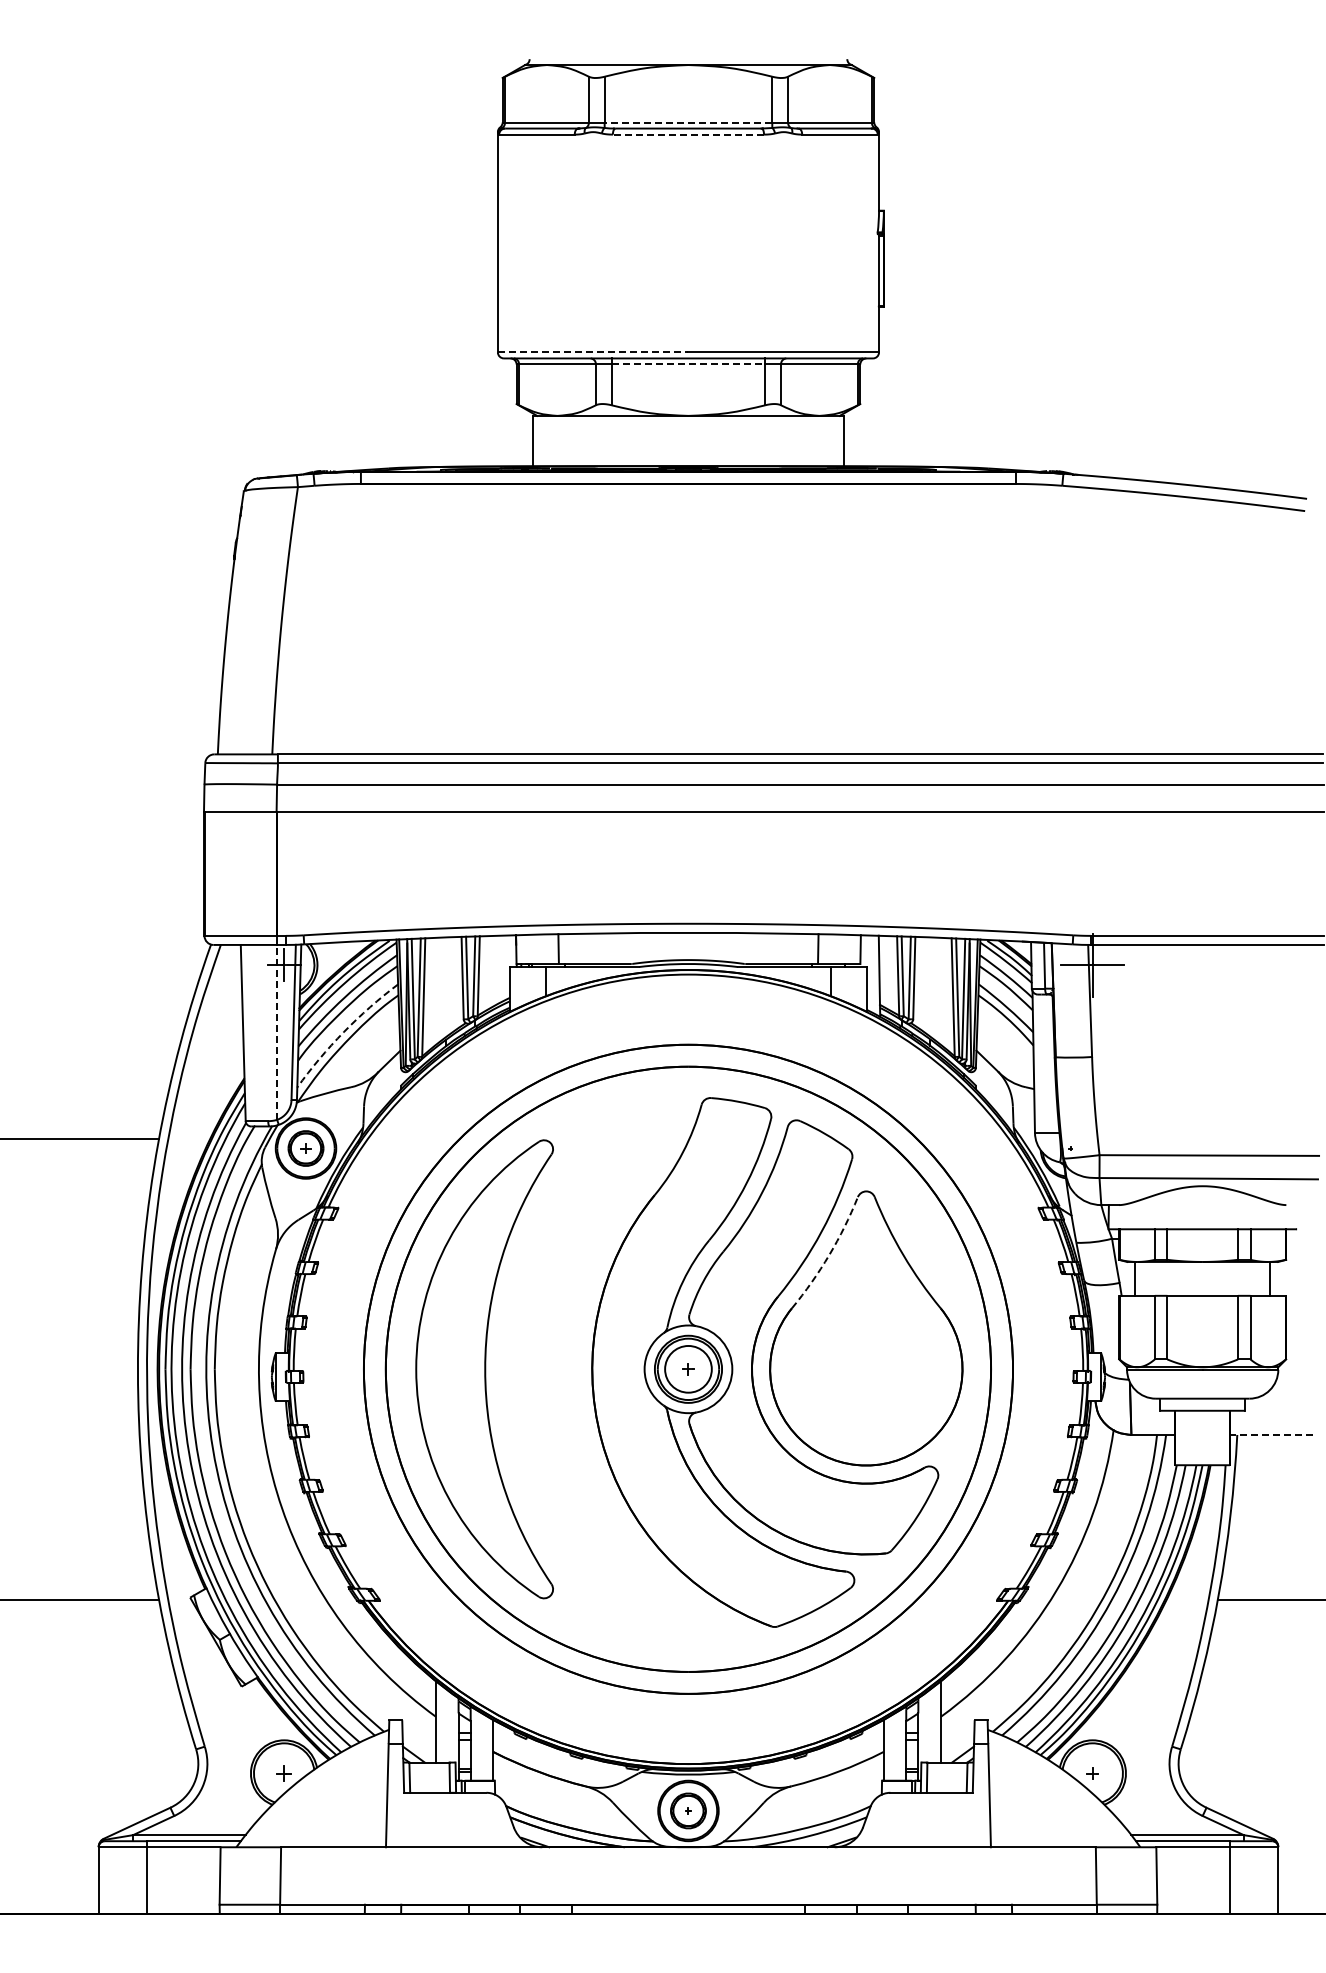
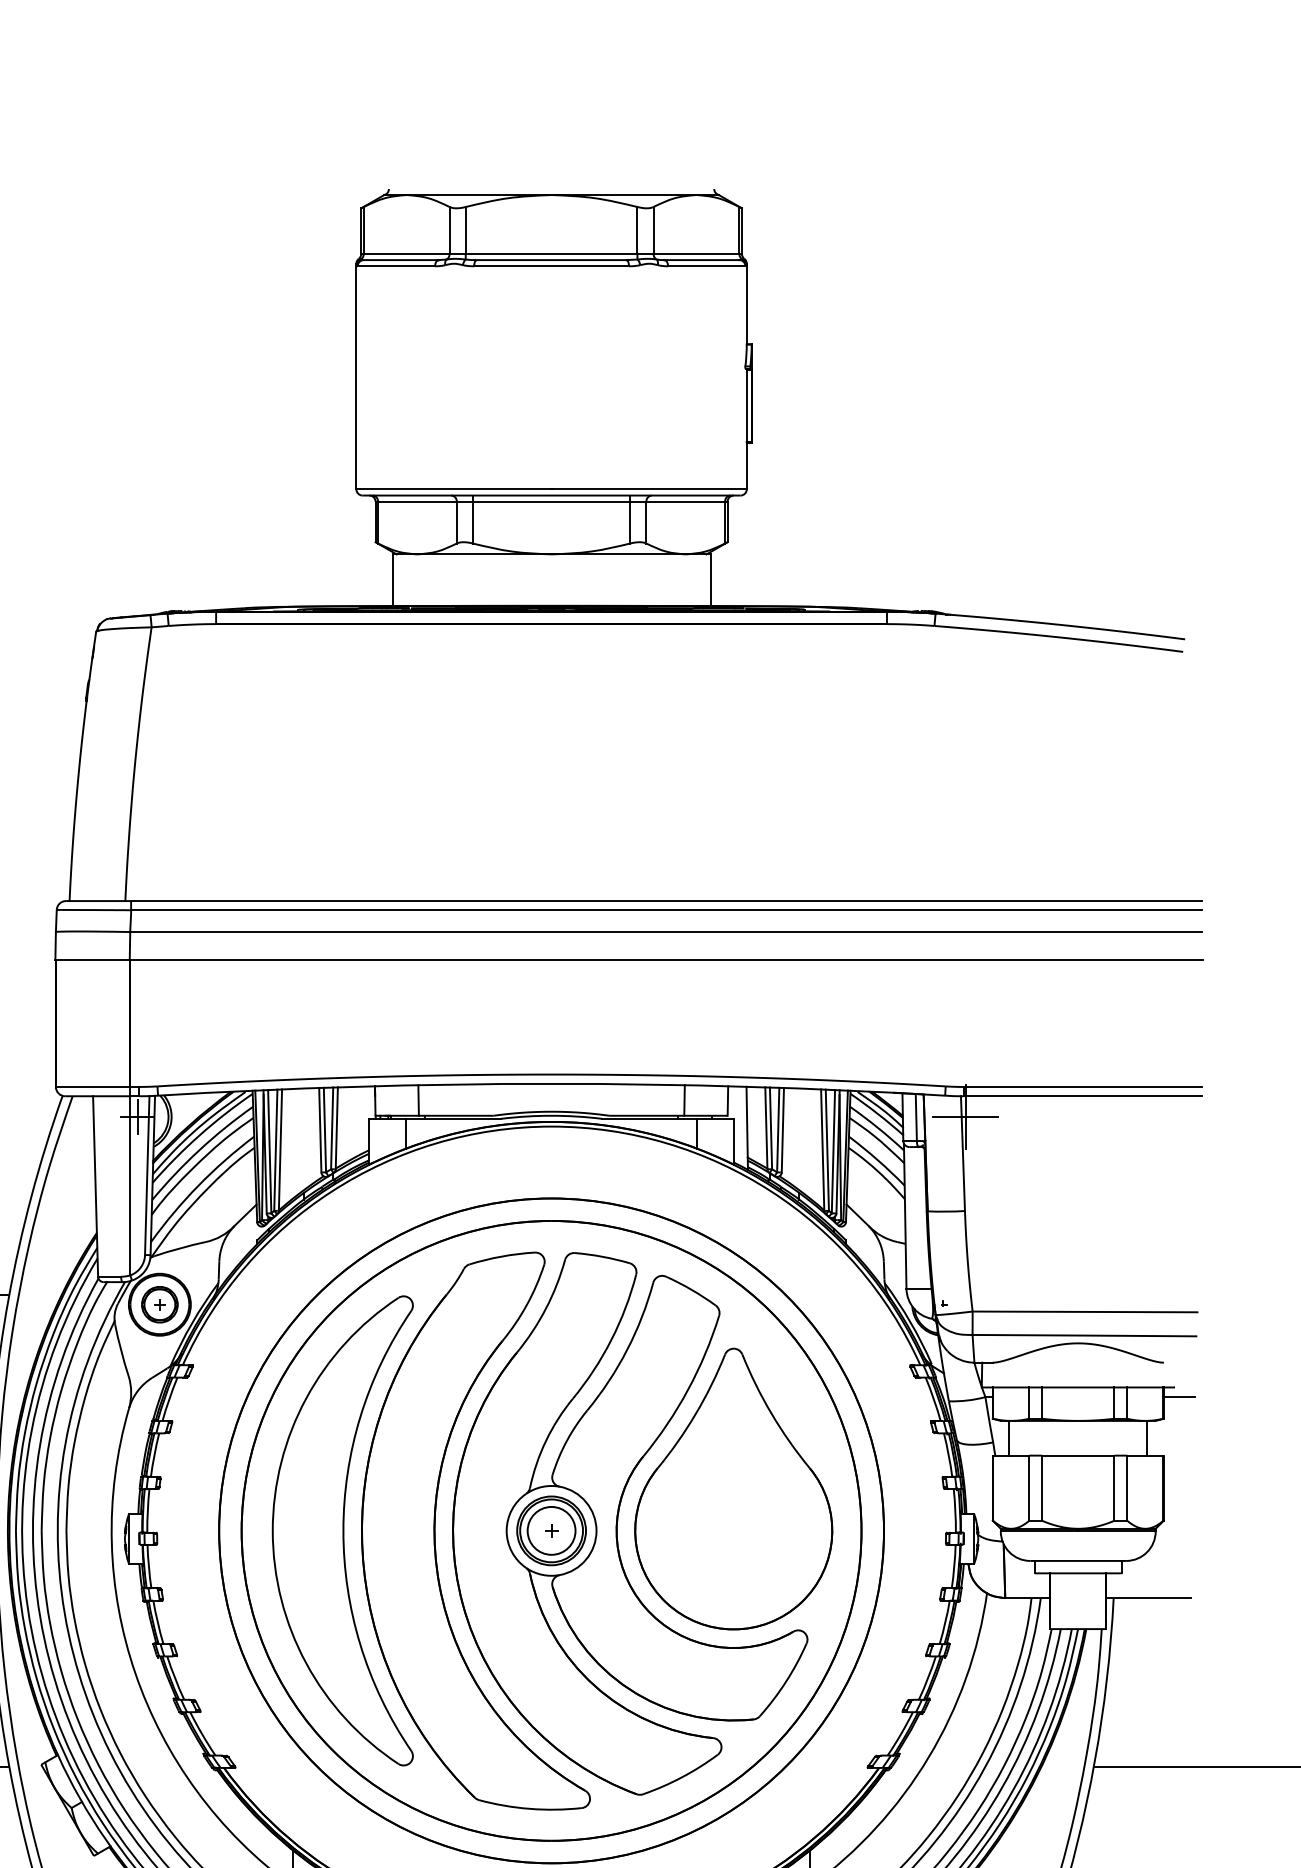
line: (688, 122) -> (551, 253), dashed -> solid
line: (688, 134) -> (551, 266), dashed -> solid
line: (593, 352) -> (454, 489), dashed -> solid
line: (688, 364) -> (551, 501), dashed -> solid
line: (277, 1031) -> (130, 1184), dashed -> solid
arc: (343, 1032) -> (198, 1185), dashed -> solid
line: (1301, 1238) -> (1179, 1396), added
arc: (829, 1255) -> (696, 1414), dashed -> solid
part: (575, 1369) -> (435, 1531), added
line: (1270, 1434) -> (1147, 1597), dashed -> solid

